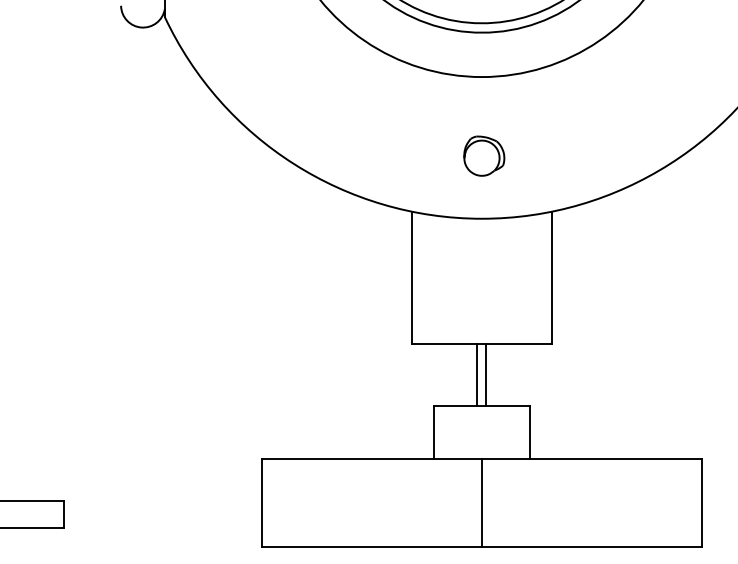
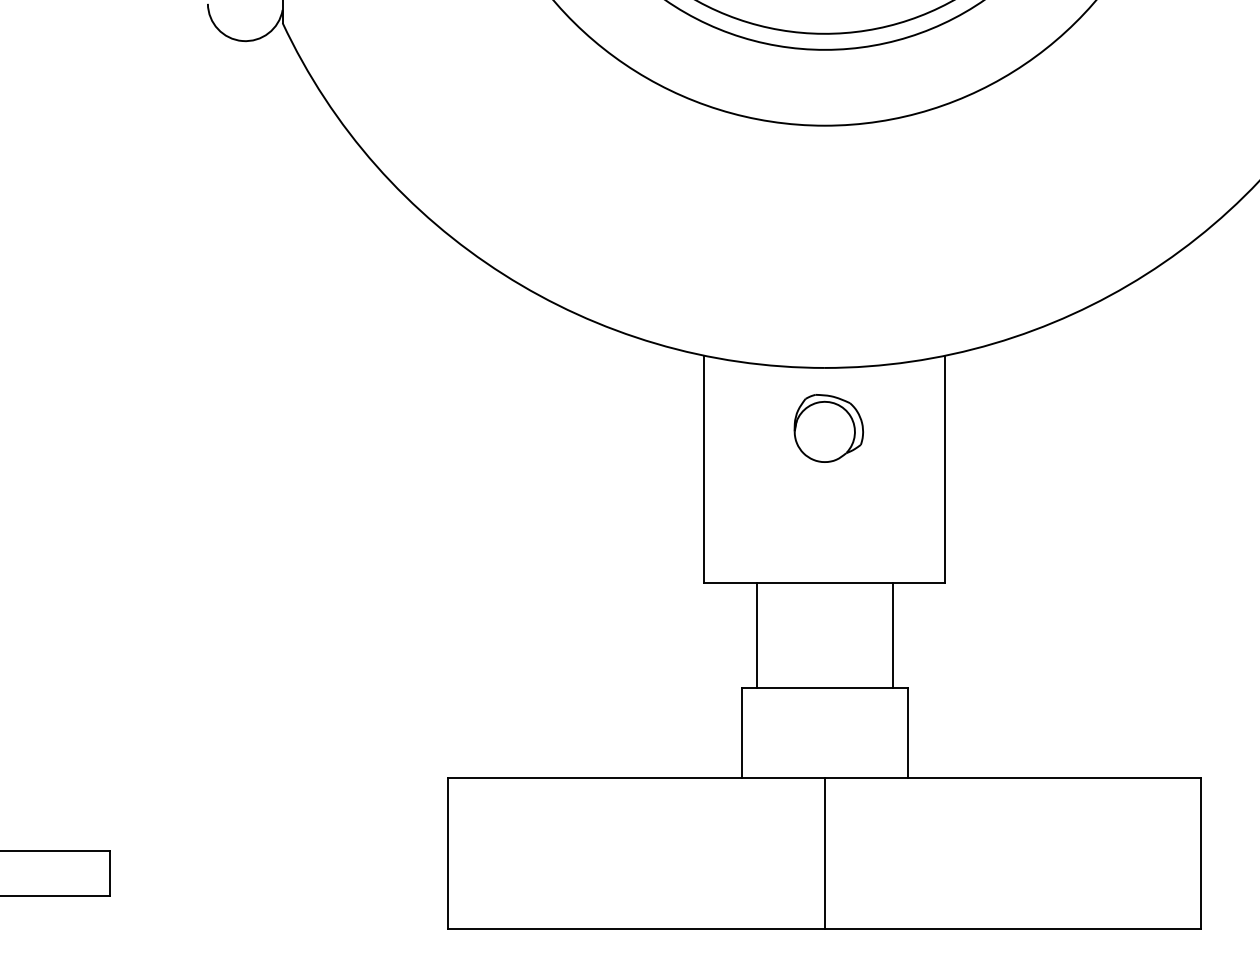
part: (484, 155) -> (829, 427), moved
line: (477, 374) -> (757, 634), moved
line: (485, 374) -> (892, 634), moved

